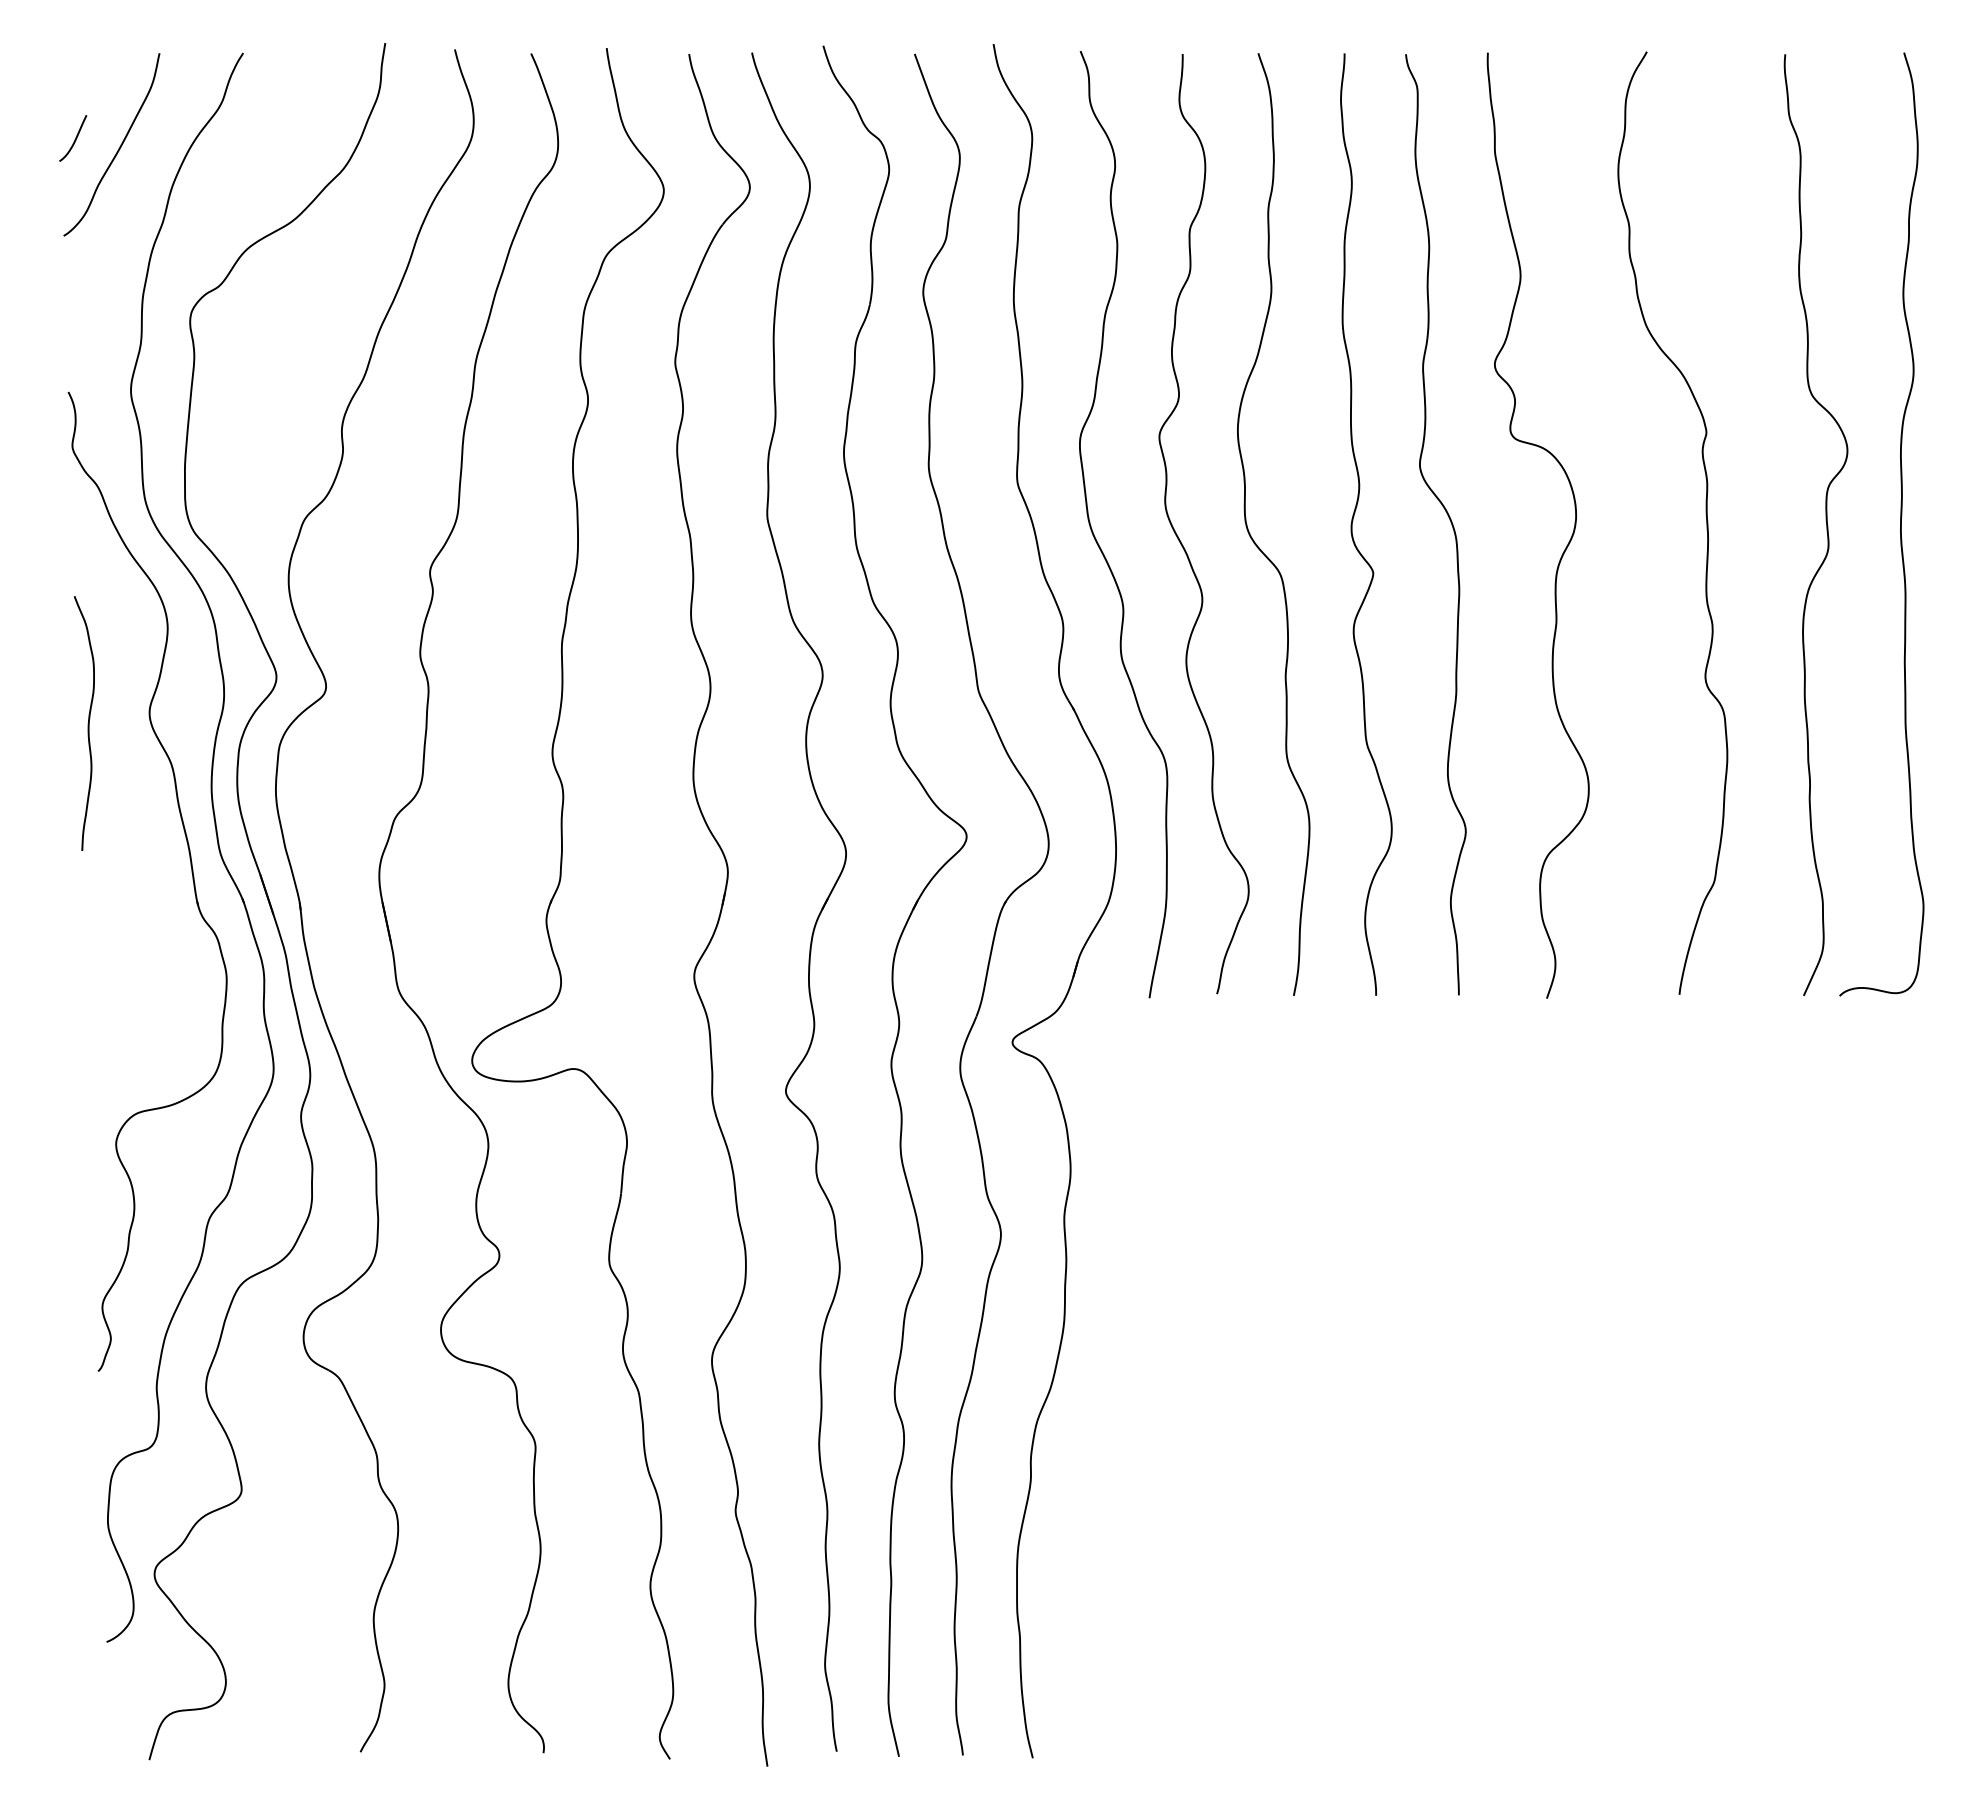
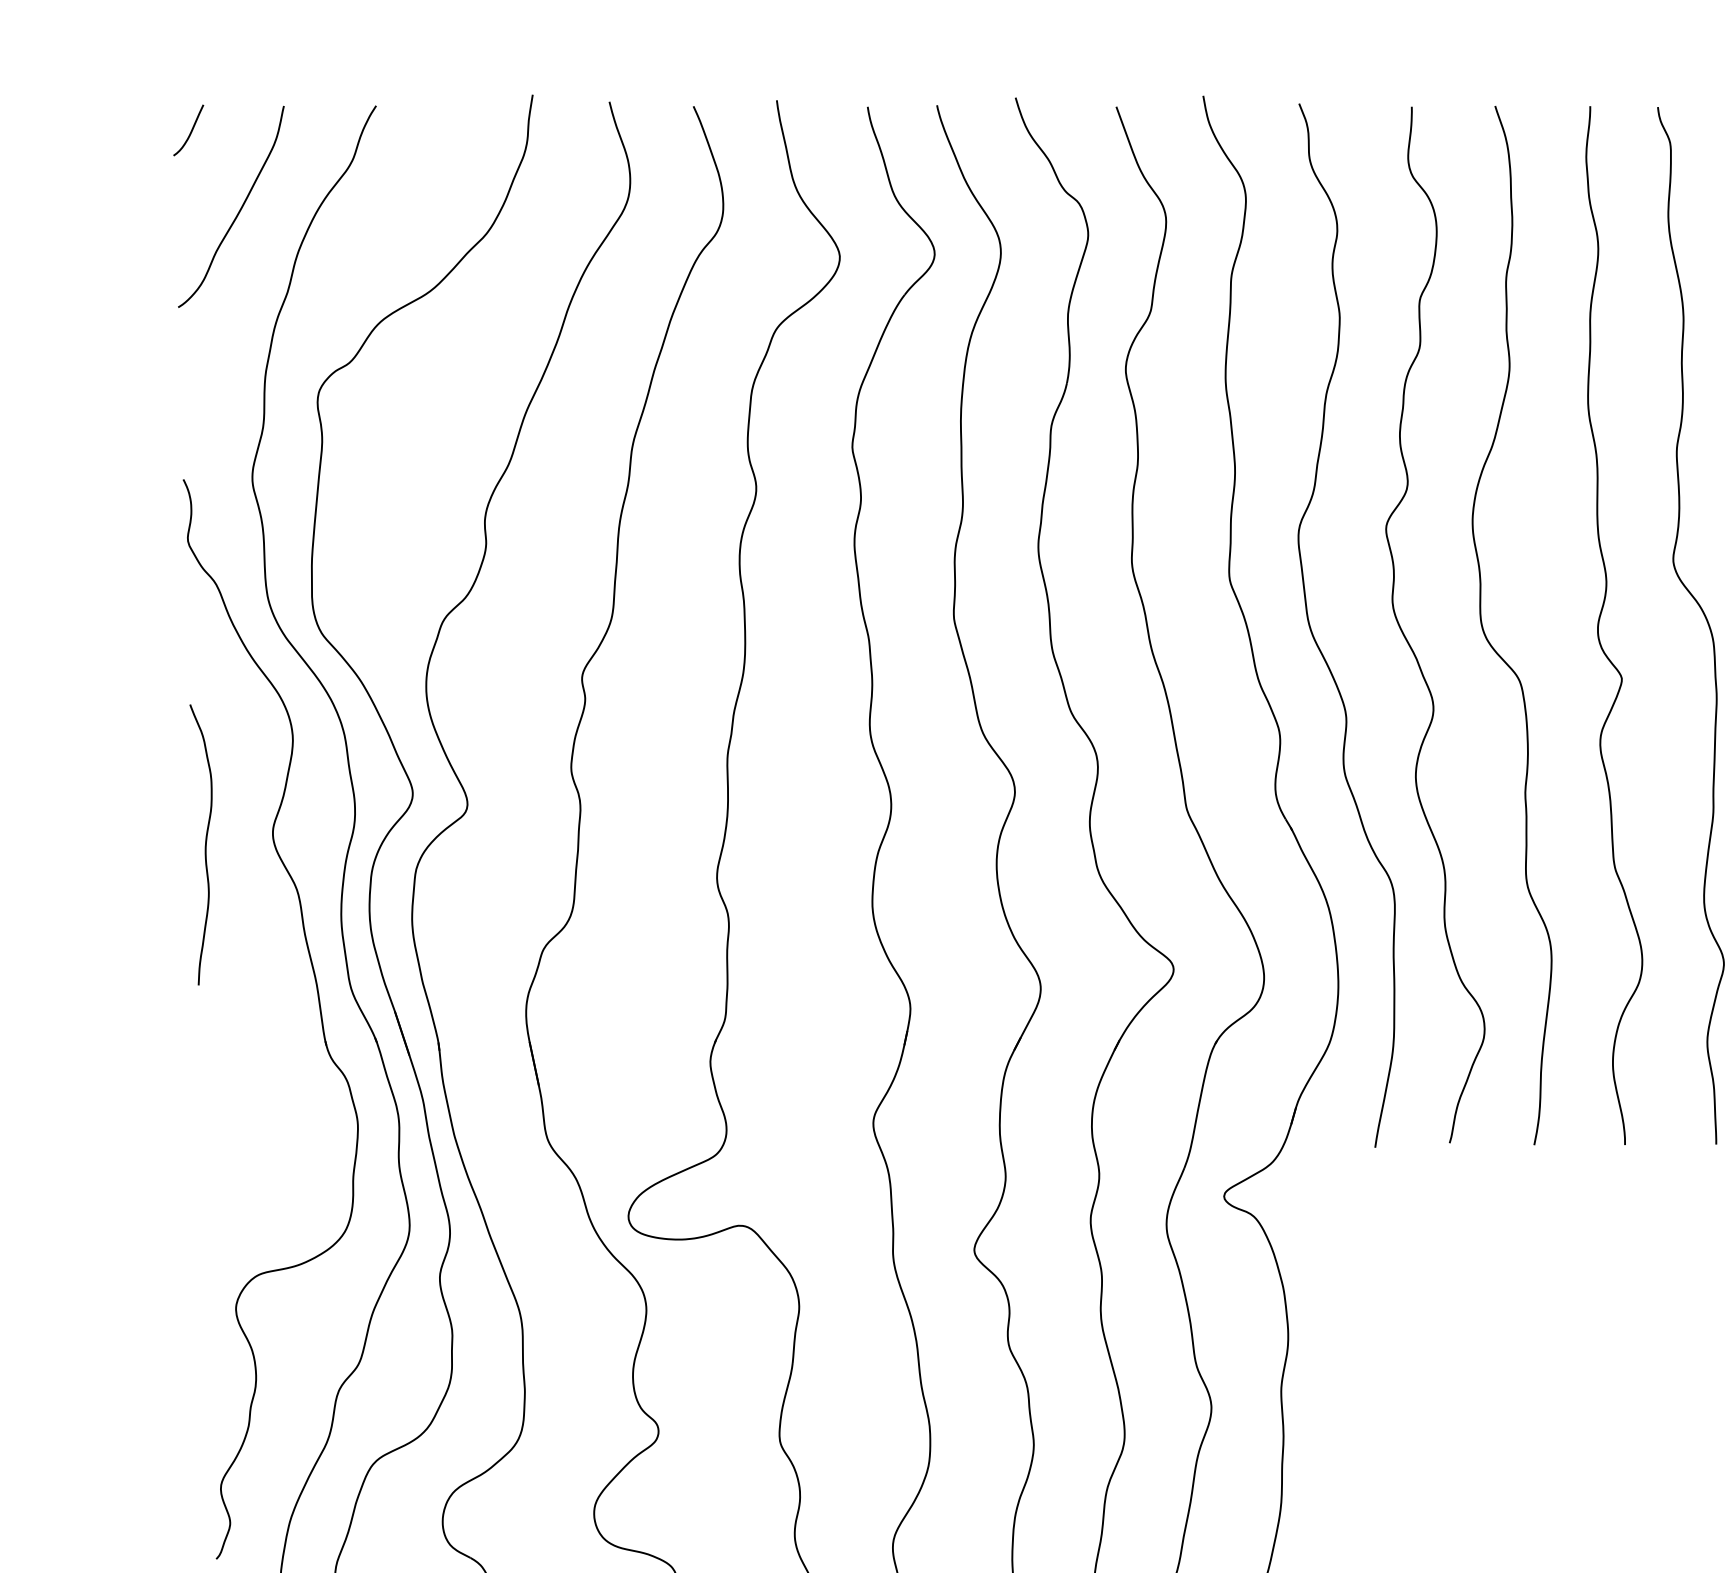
curve: (74, 139) -> (190, 131), moved

